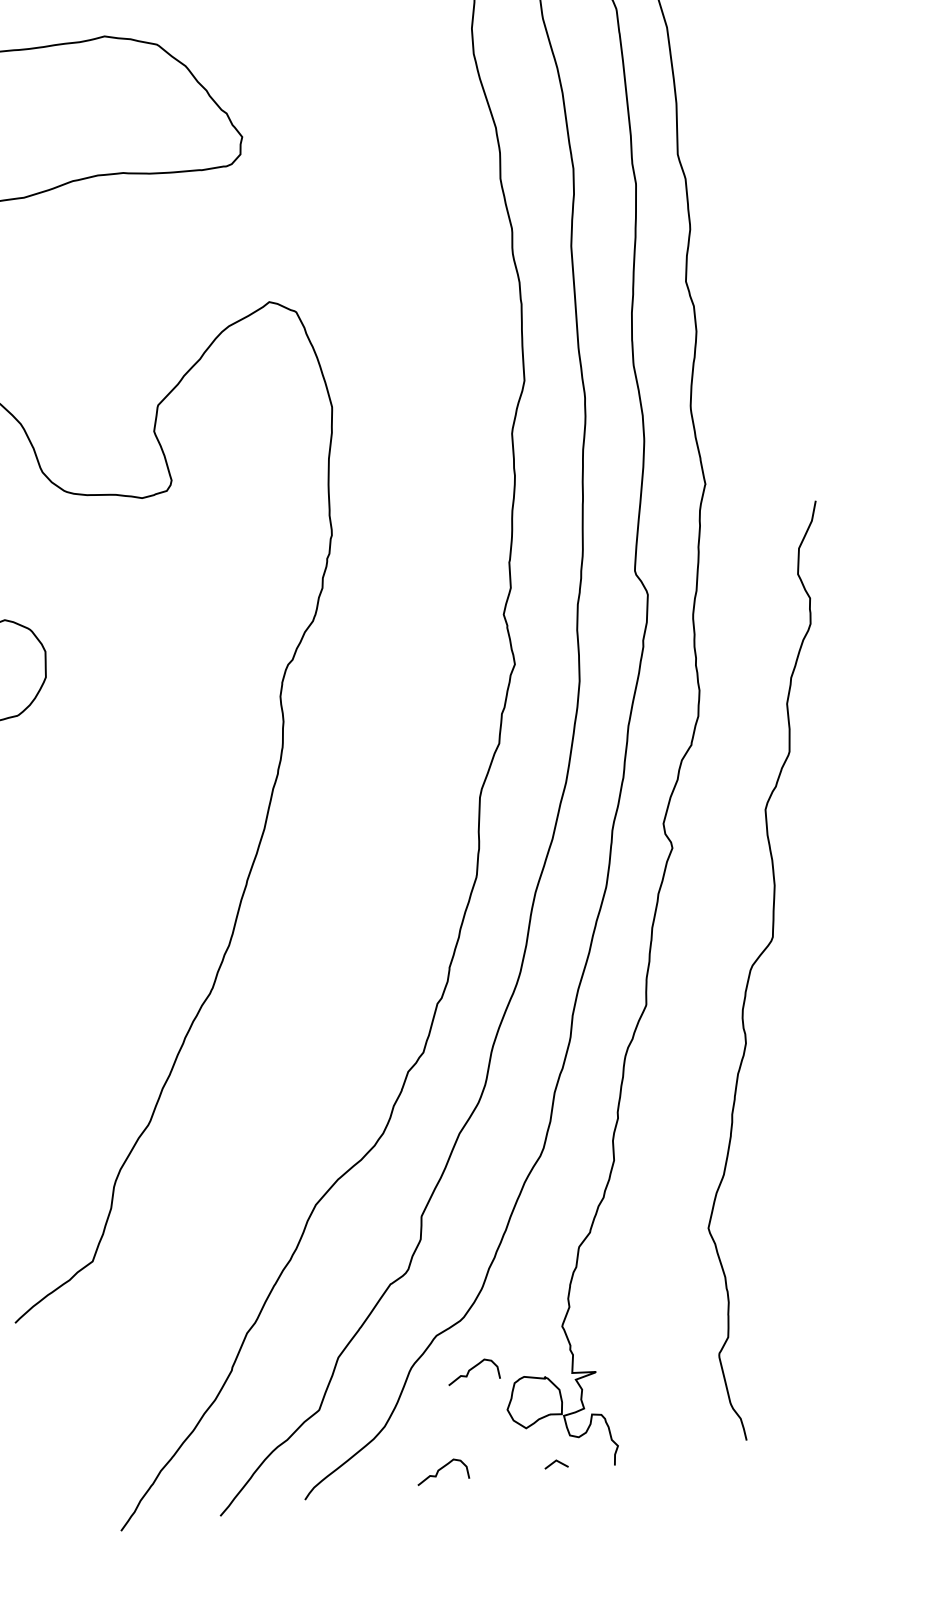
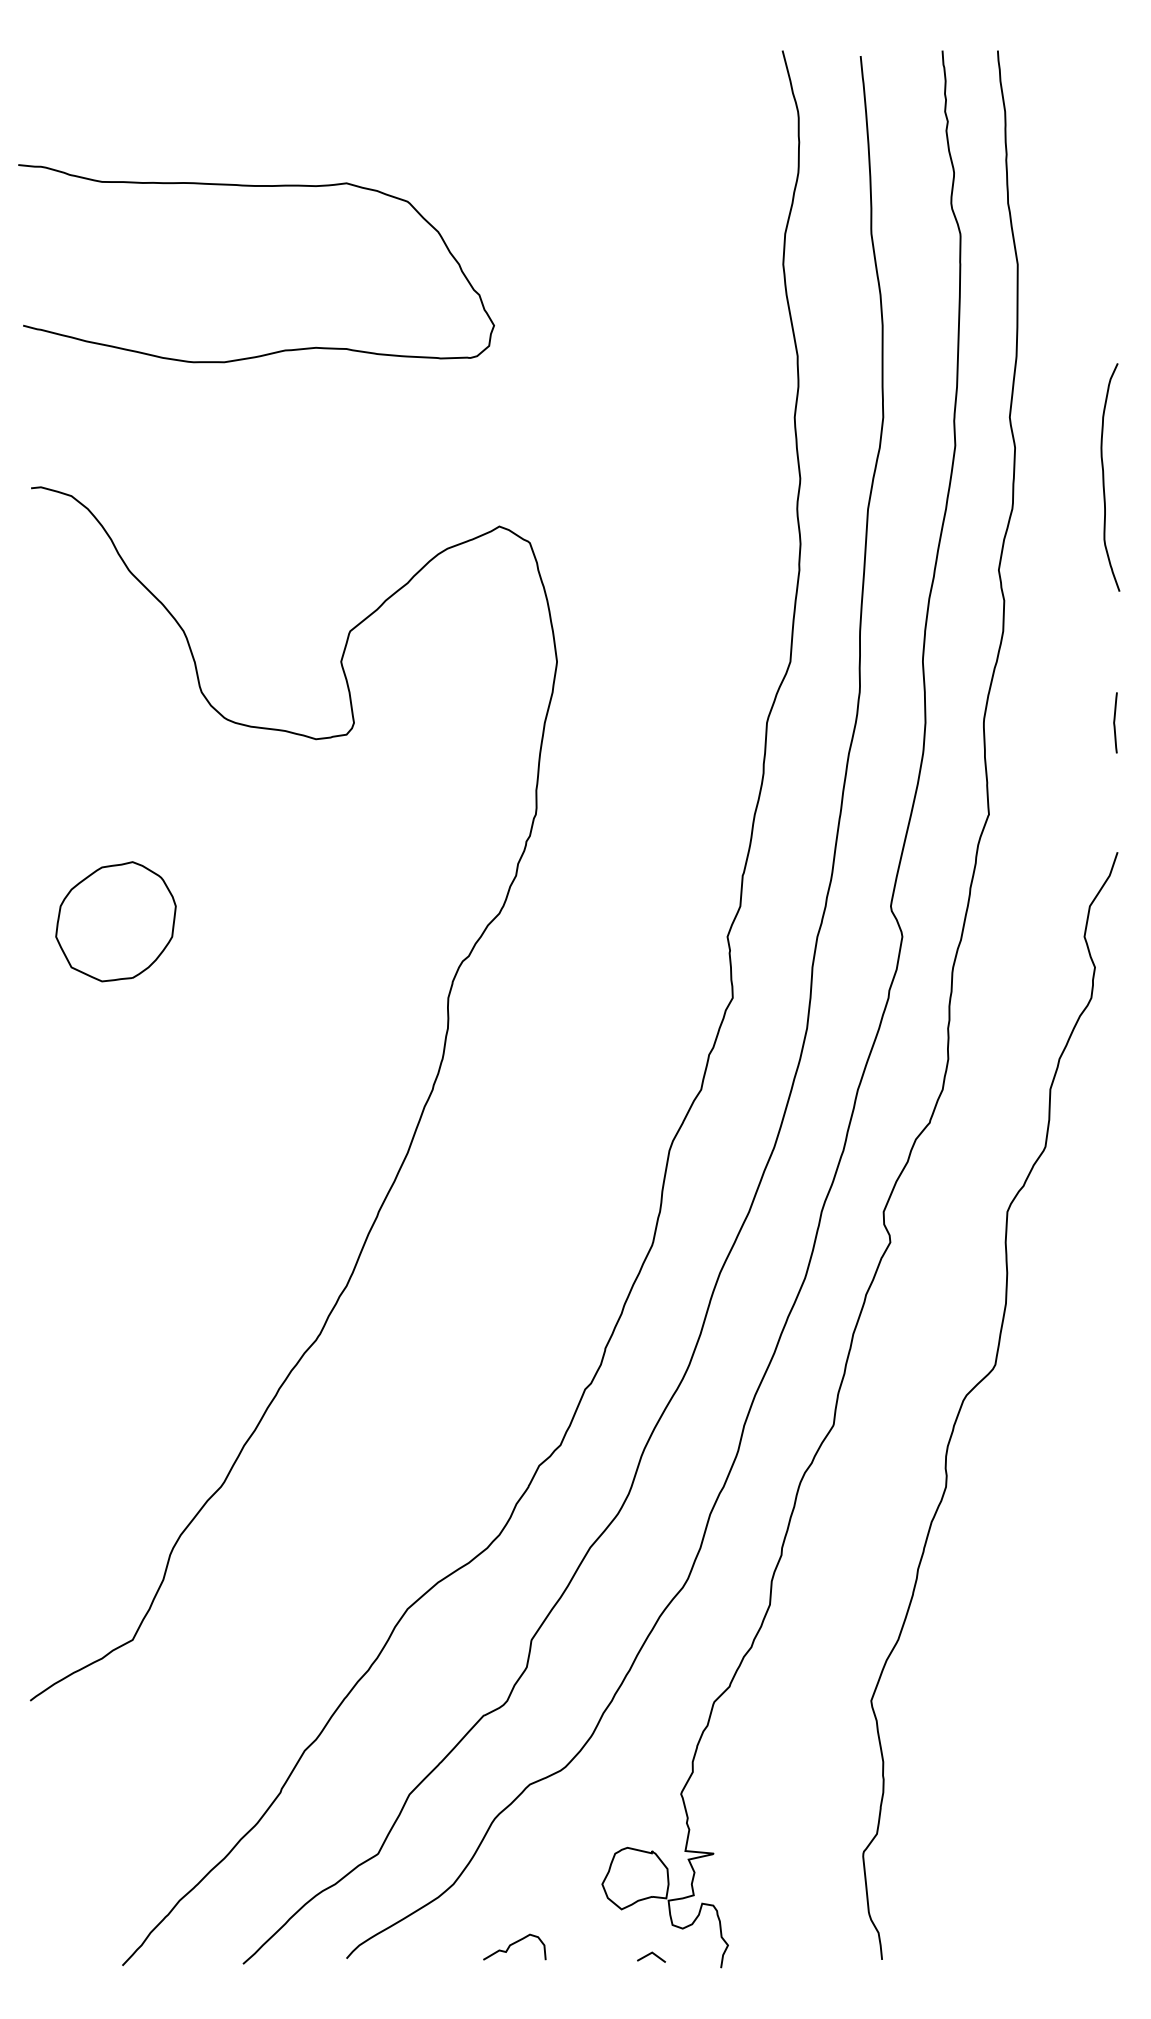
curve: (762, 193) -> (1104, 477), added
curve: (799, 393) -> (1115, 721), added
curve: (472, 1369) -> (567, 1830), removed

